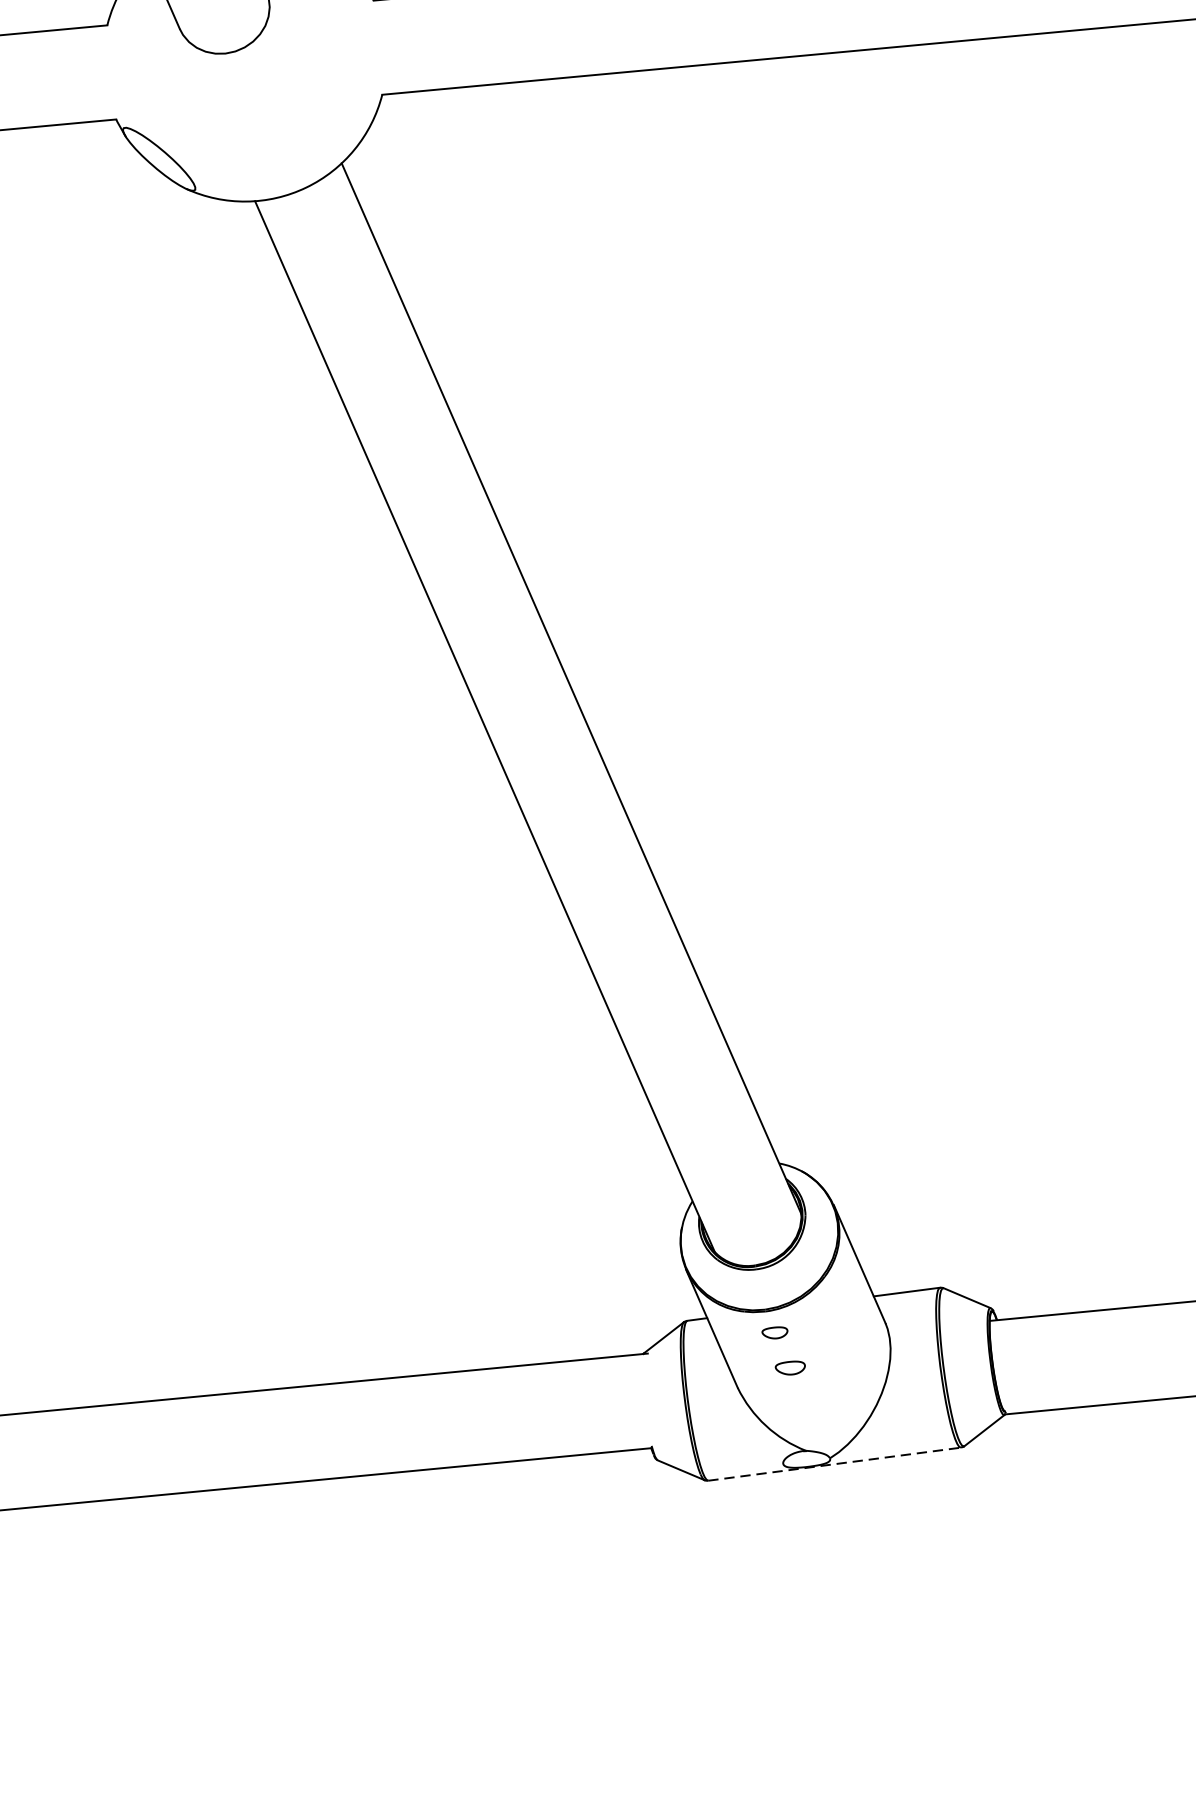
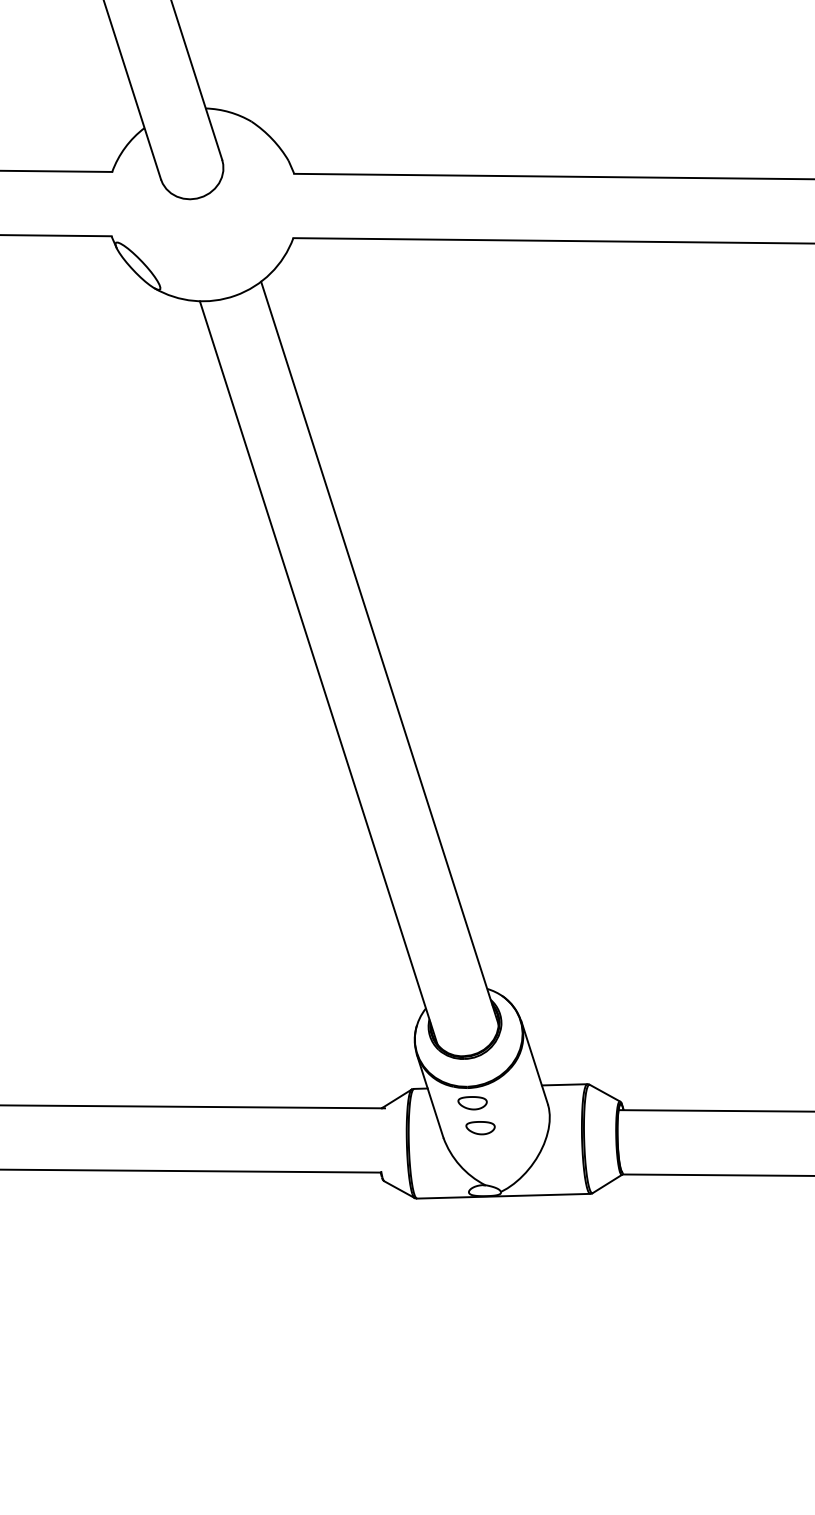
part: (775, 1333) -> (472, 1103), size x1.67
part: (790, 1368) -> (480, 1128), size x1.43
line: (834, 1464) -> (503, 1196), dashed -> solid

